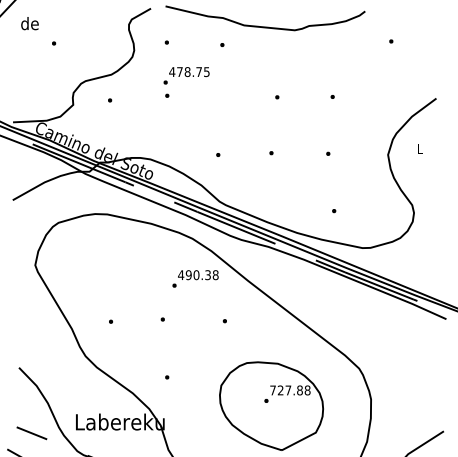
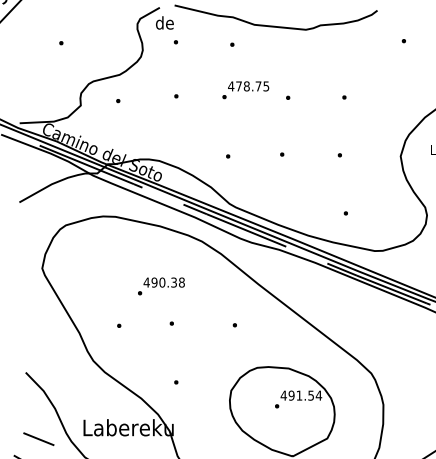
text: (29, 23) -> (164, 22), moved
text: (186, 75) -> (245, 89), moved
text: (195, 278) -> (161, 285), moved
text: (289, 390) -> (300, 395), 727.88 -> 491.54

